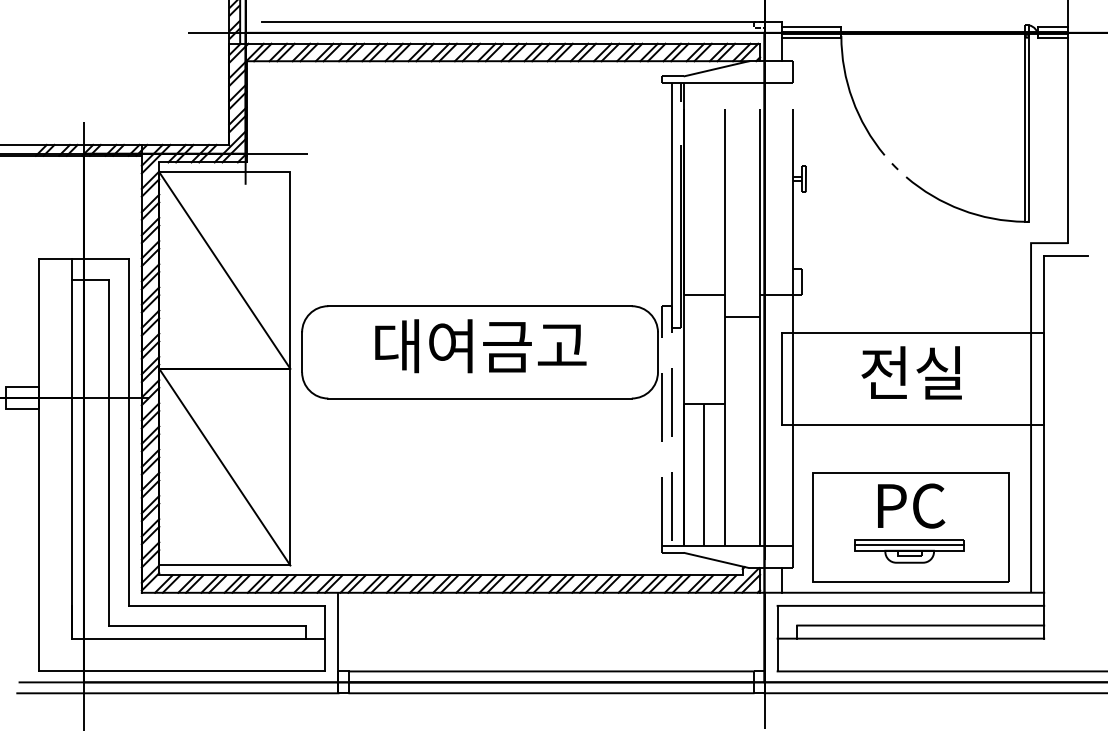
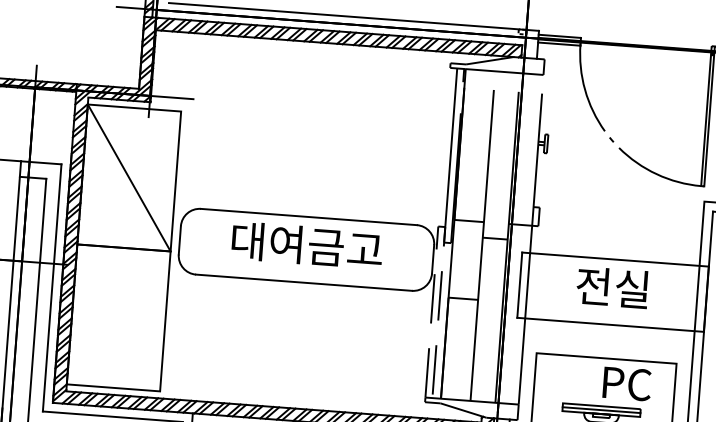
line: (224, 466) -> (118, 317), removed
line: (704, 475) -> (459, 349), removed
text: (911, 505) -> (627, 383), moved

